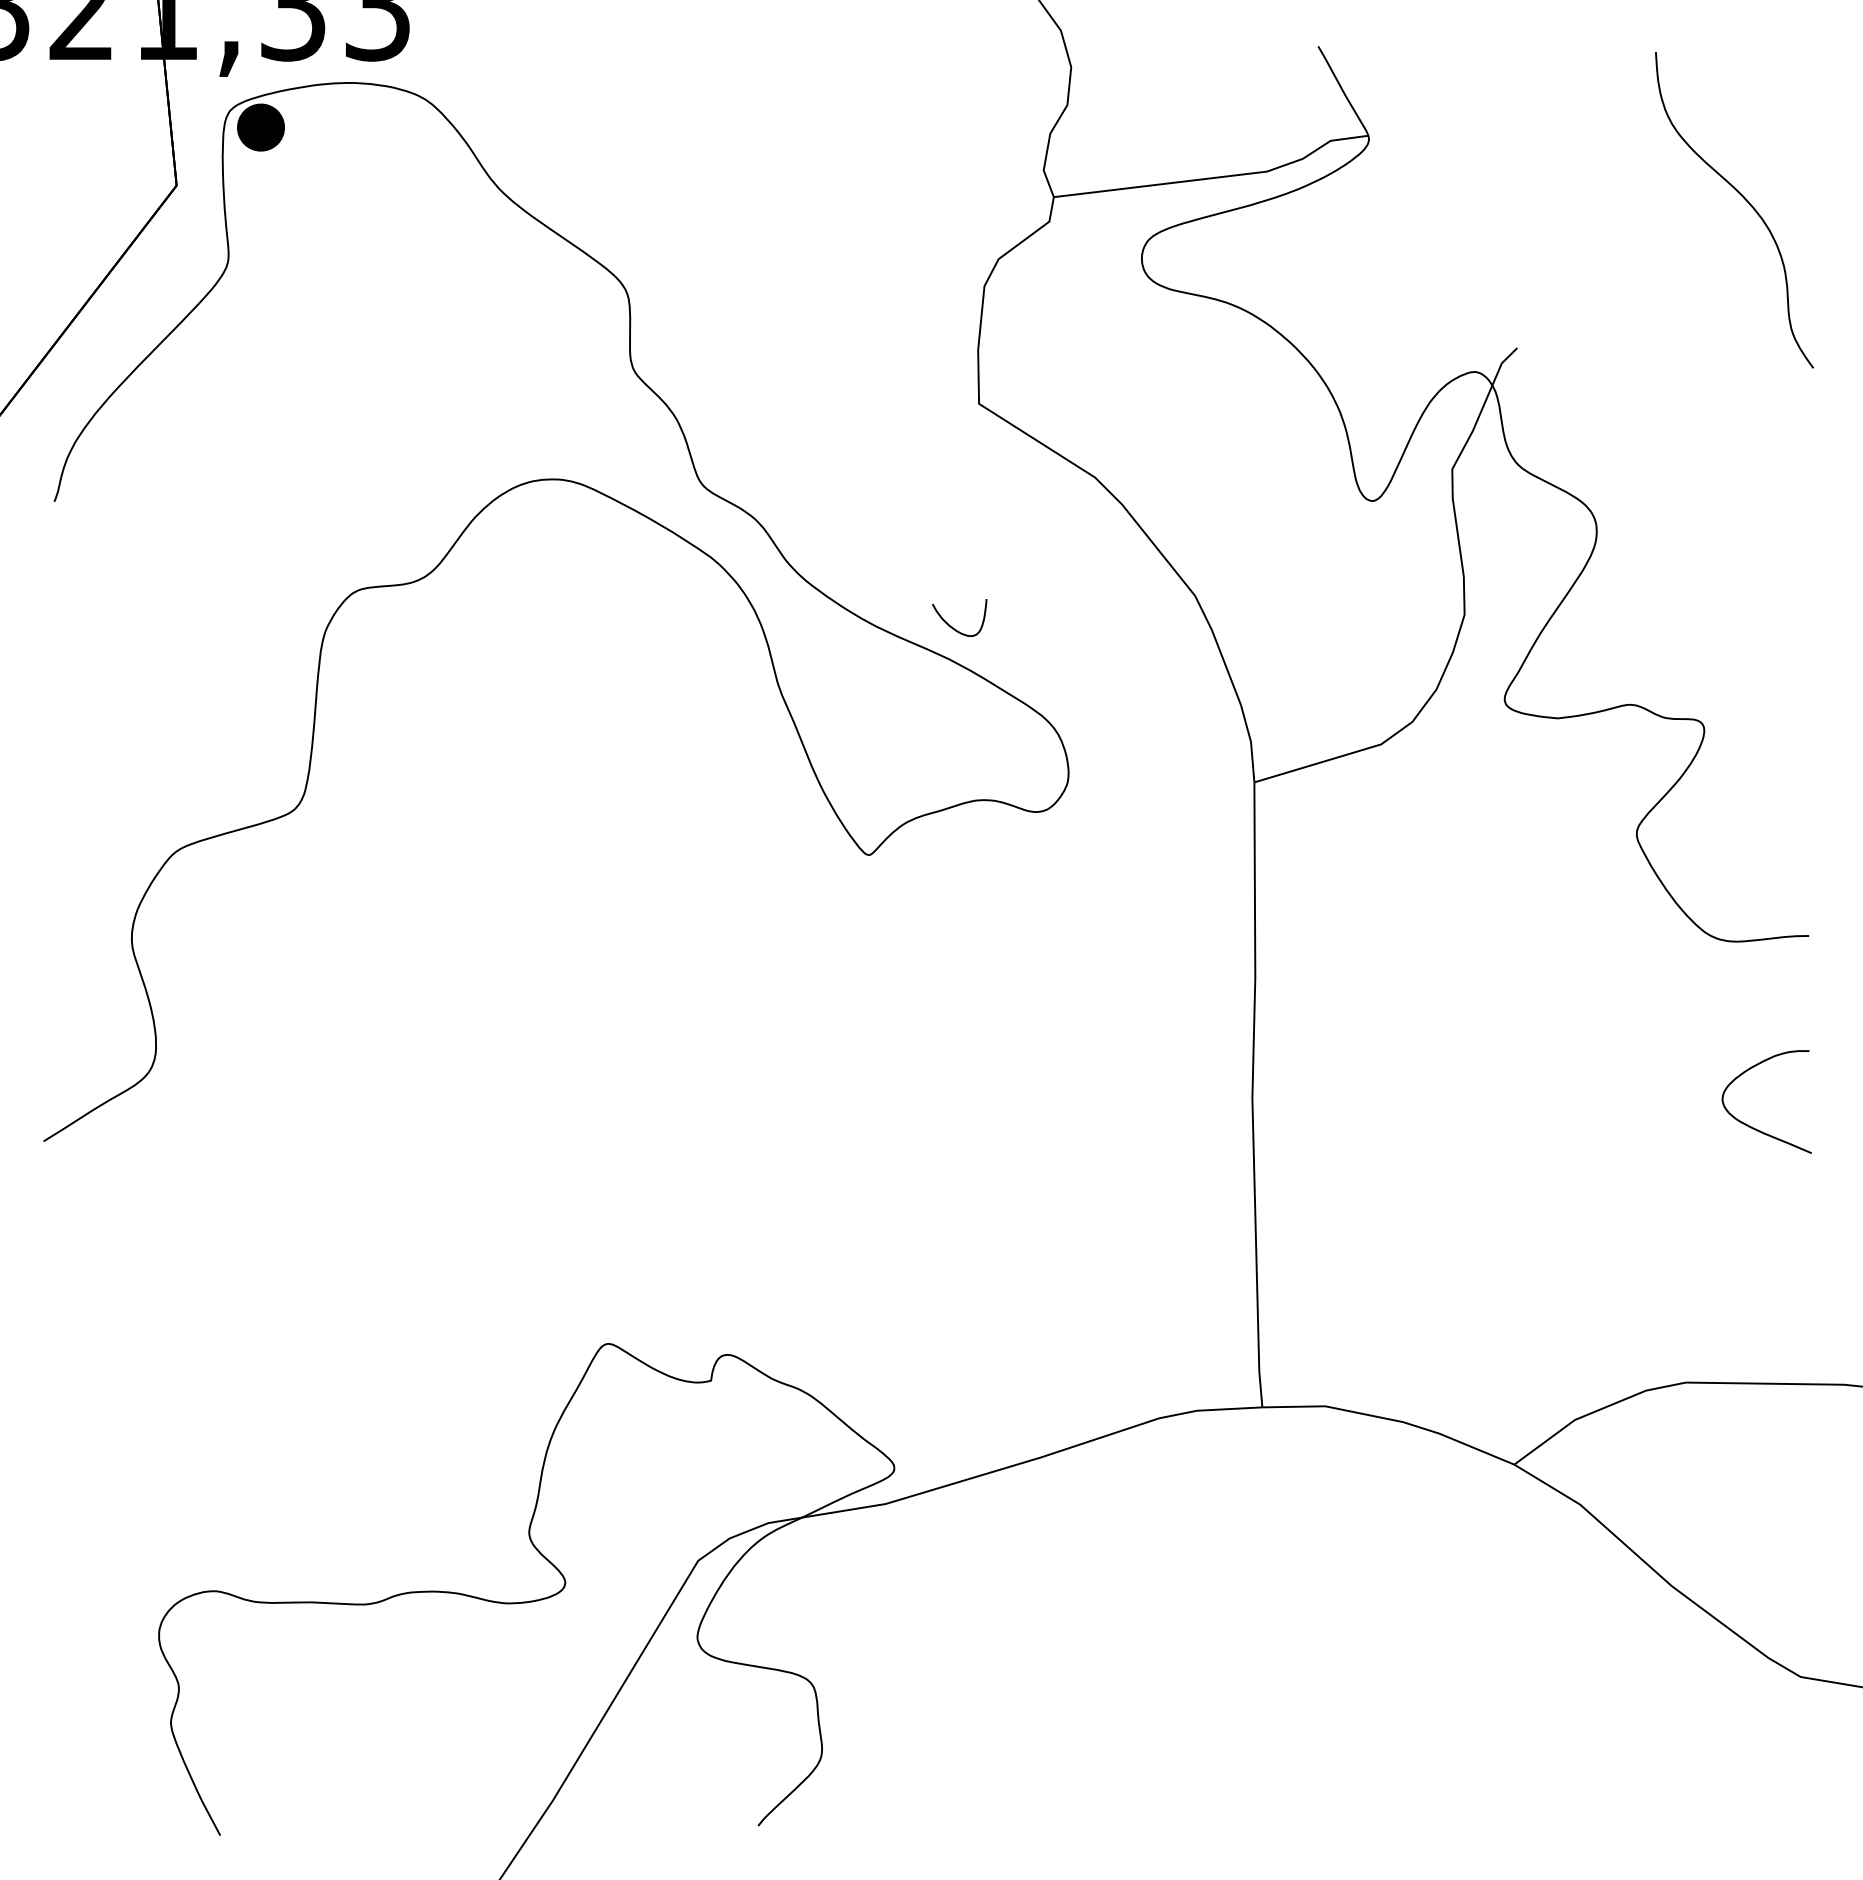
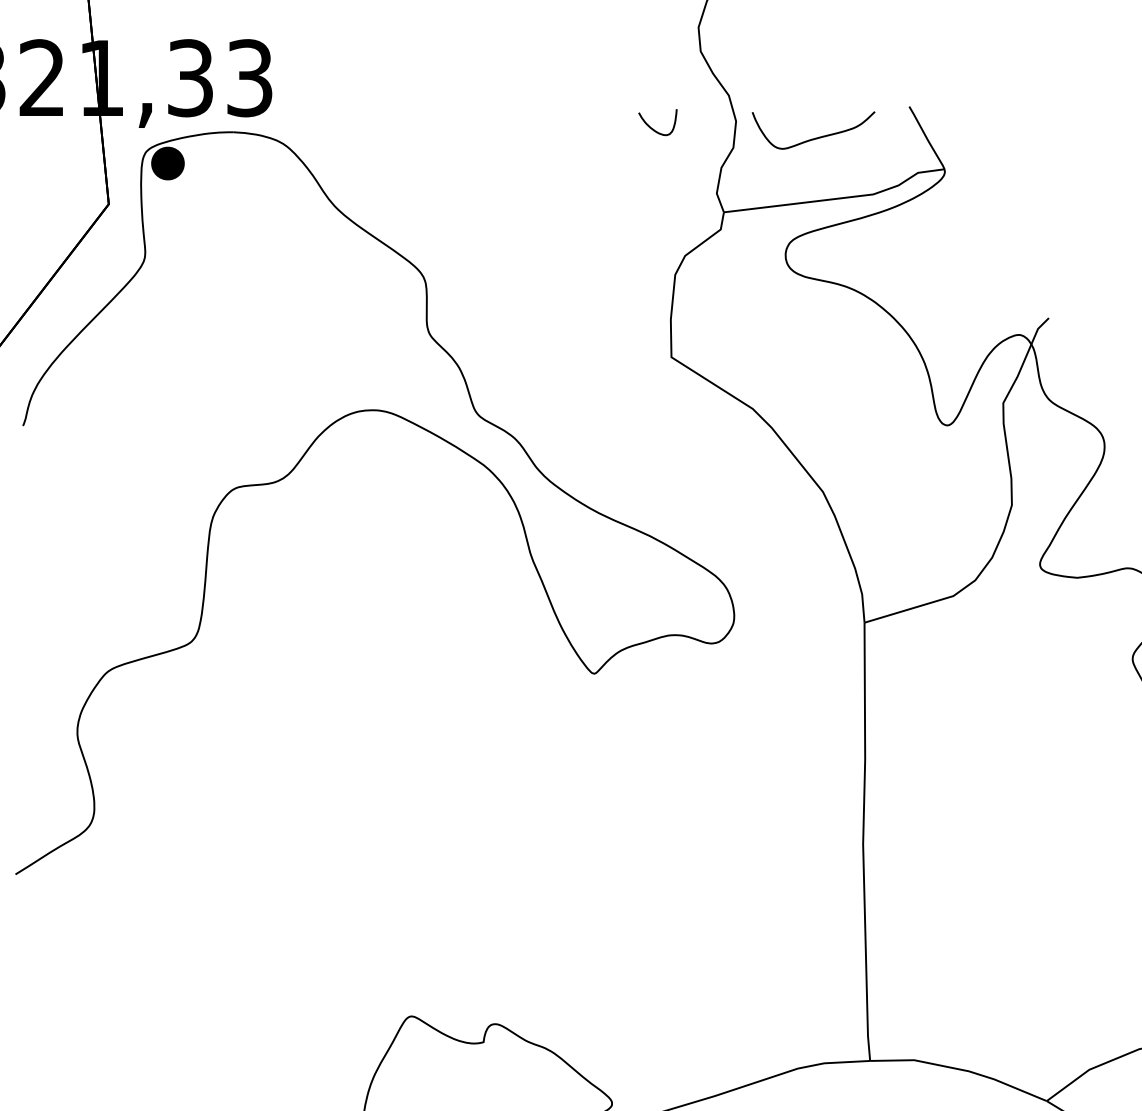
curve: (1182, 91) -> (814, 138), added
curve: (952, 626) -> (652, 128), moved

